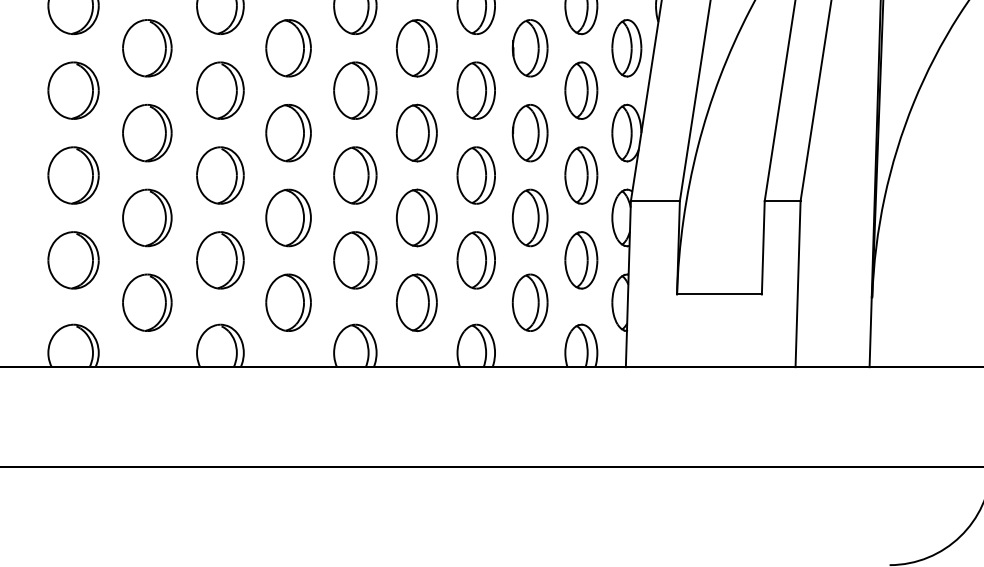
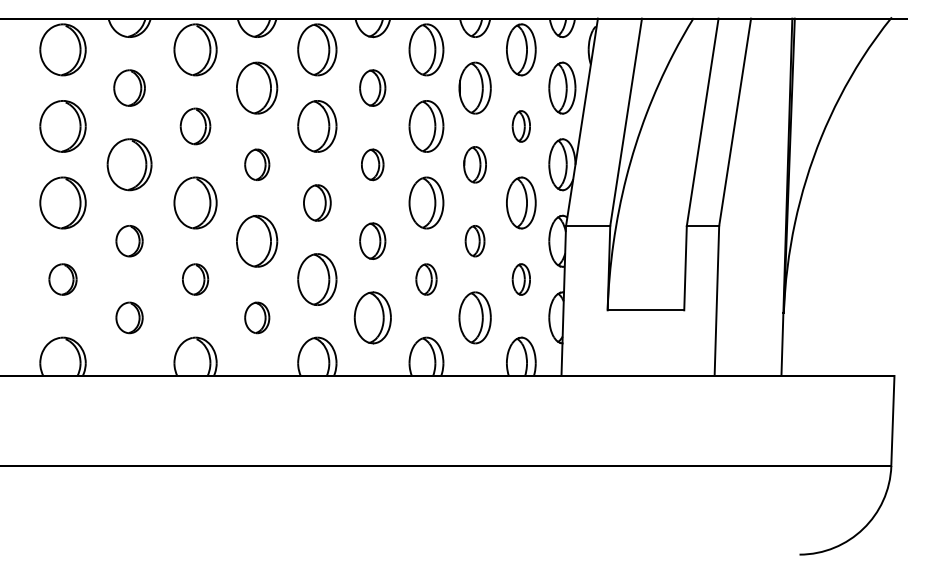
part: (147, 47) -> (129, 87), size x0.7
part: (416, 47) -> (372, 87), size x0.7
part: (220, 90) -> (195, 126), size x0.7
part: (581, 90) -> (521, 126), size x0.6
part: (289, 132) -> (257, 164), size x0.6
part: (416, 132) -> (372, 164), size x0.6
part: (529, 132) -> (474, 164), size x0.7
part: (355, 174) -> (317, 202), size x0.7
part: (147, 217) -> (129, 240), size x0.6
part: (416, 217) -> (372, 240), size x0.7
part: (529, 217) -> (474, 240), size x0.6
part: (72, 260) -> (62, 279), size x0.6
part: (220, 260) -> (195, 279), size x0.6
part: (476, 260) -> (426, 279), size x0.6
part: (581, 260) -> (521, 279), size x0.6
part: (147, 302) -> (129, 317), size x0.6
part: (289, 302) -> (257, 317), size x0.6

